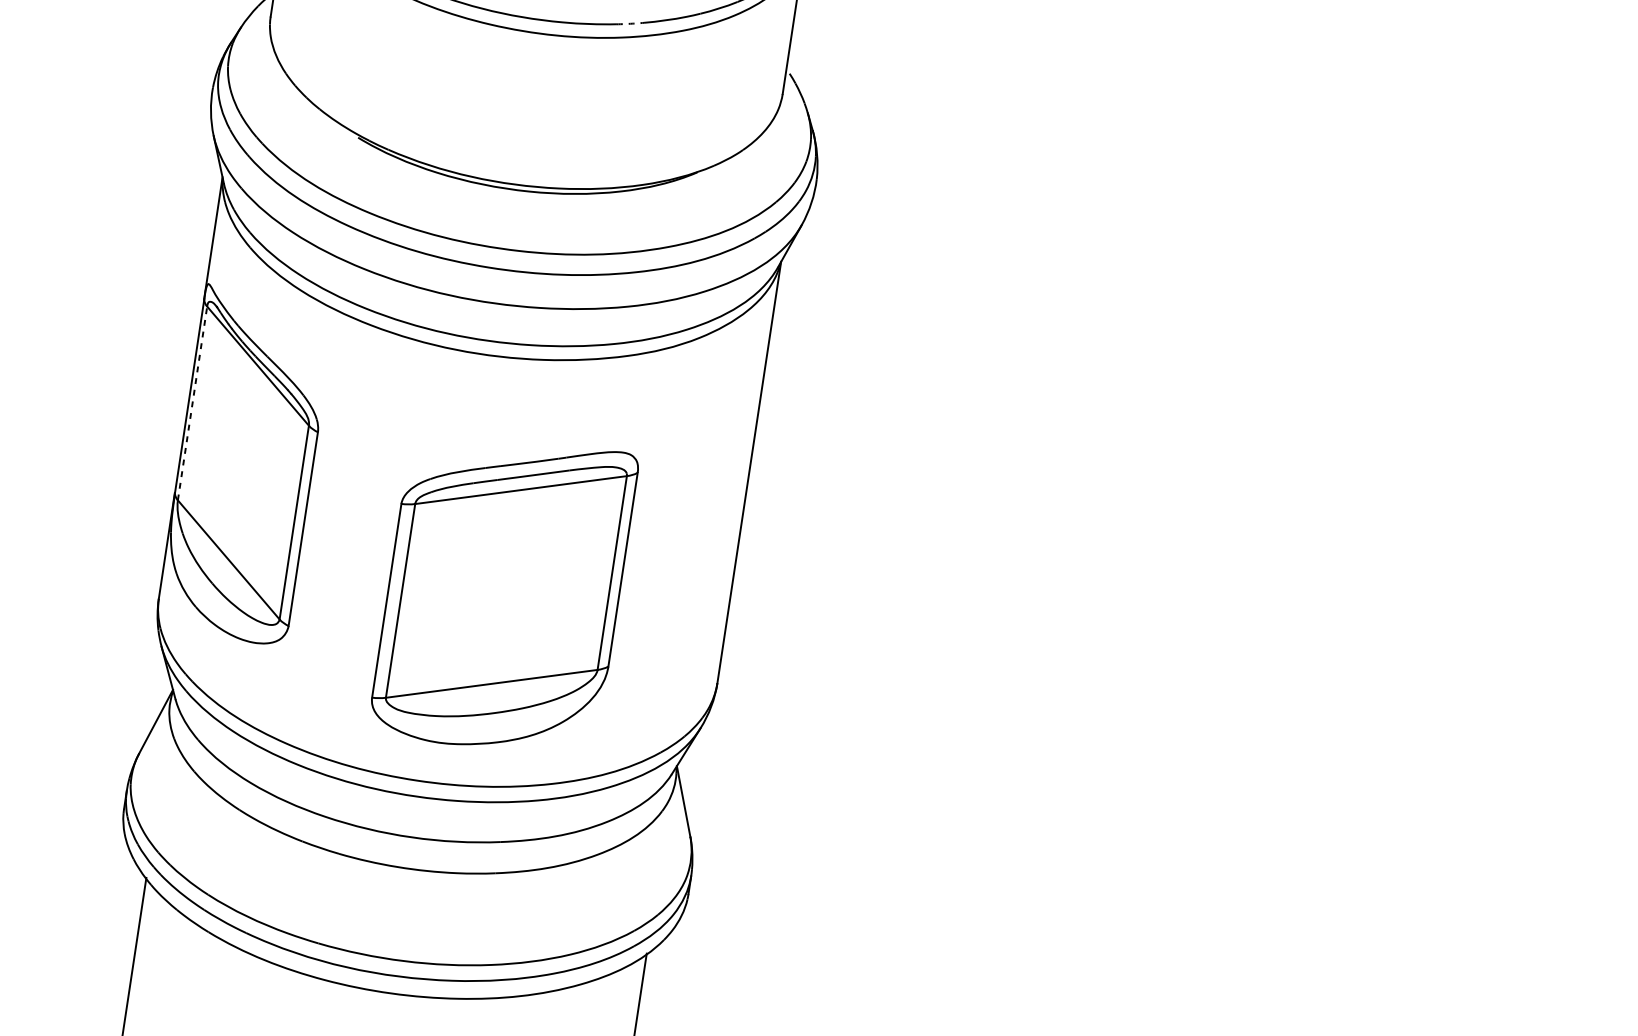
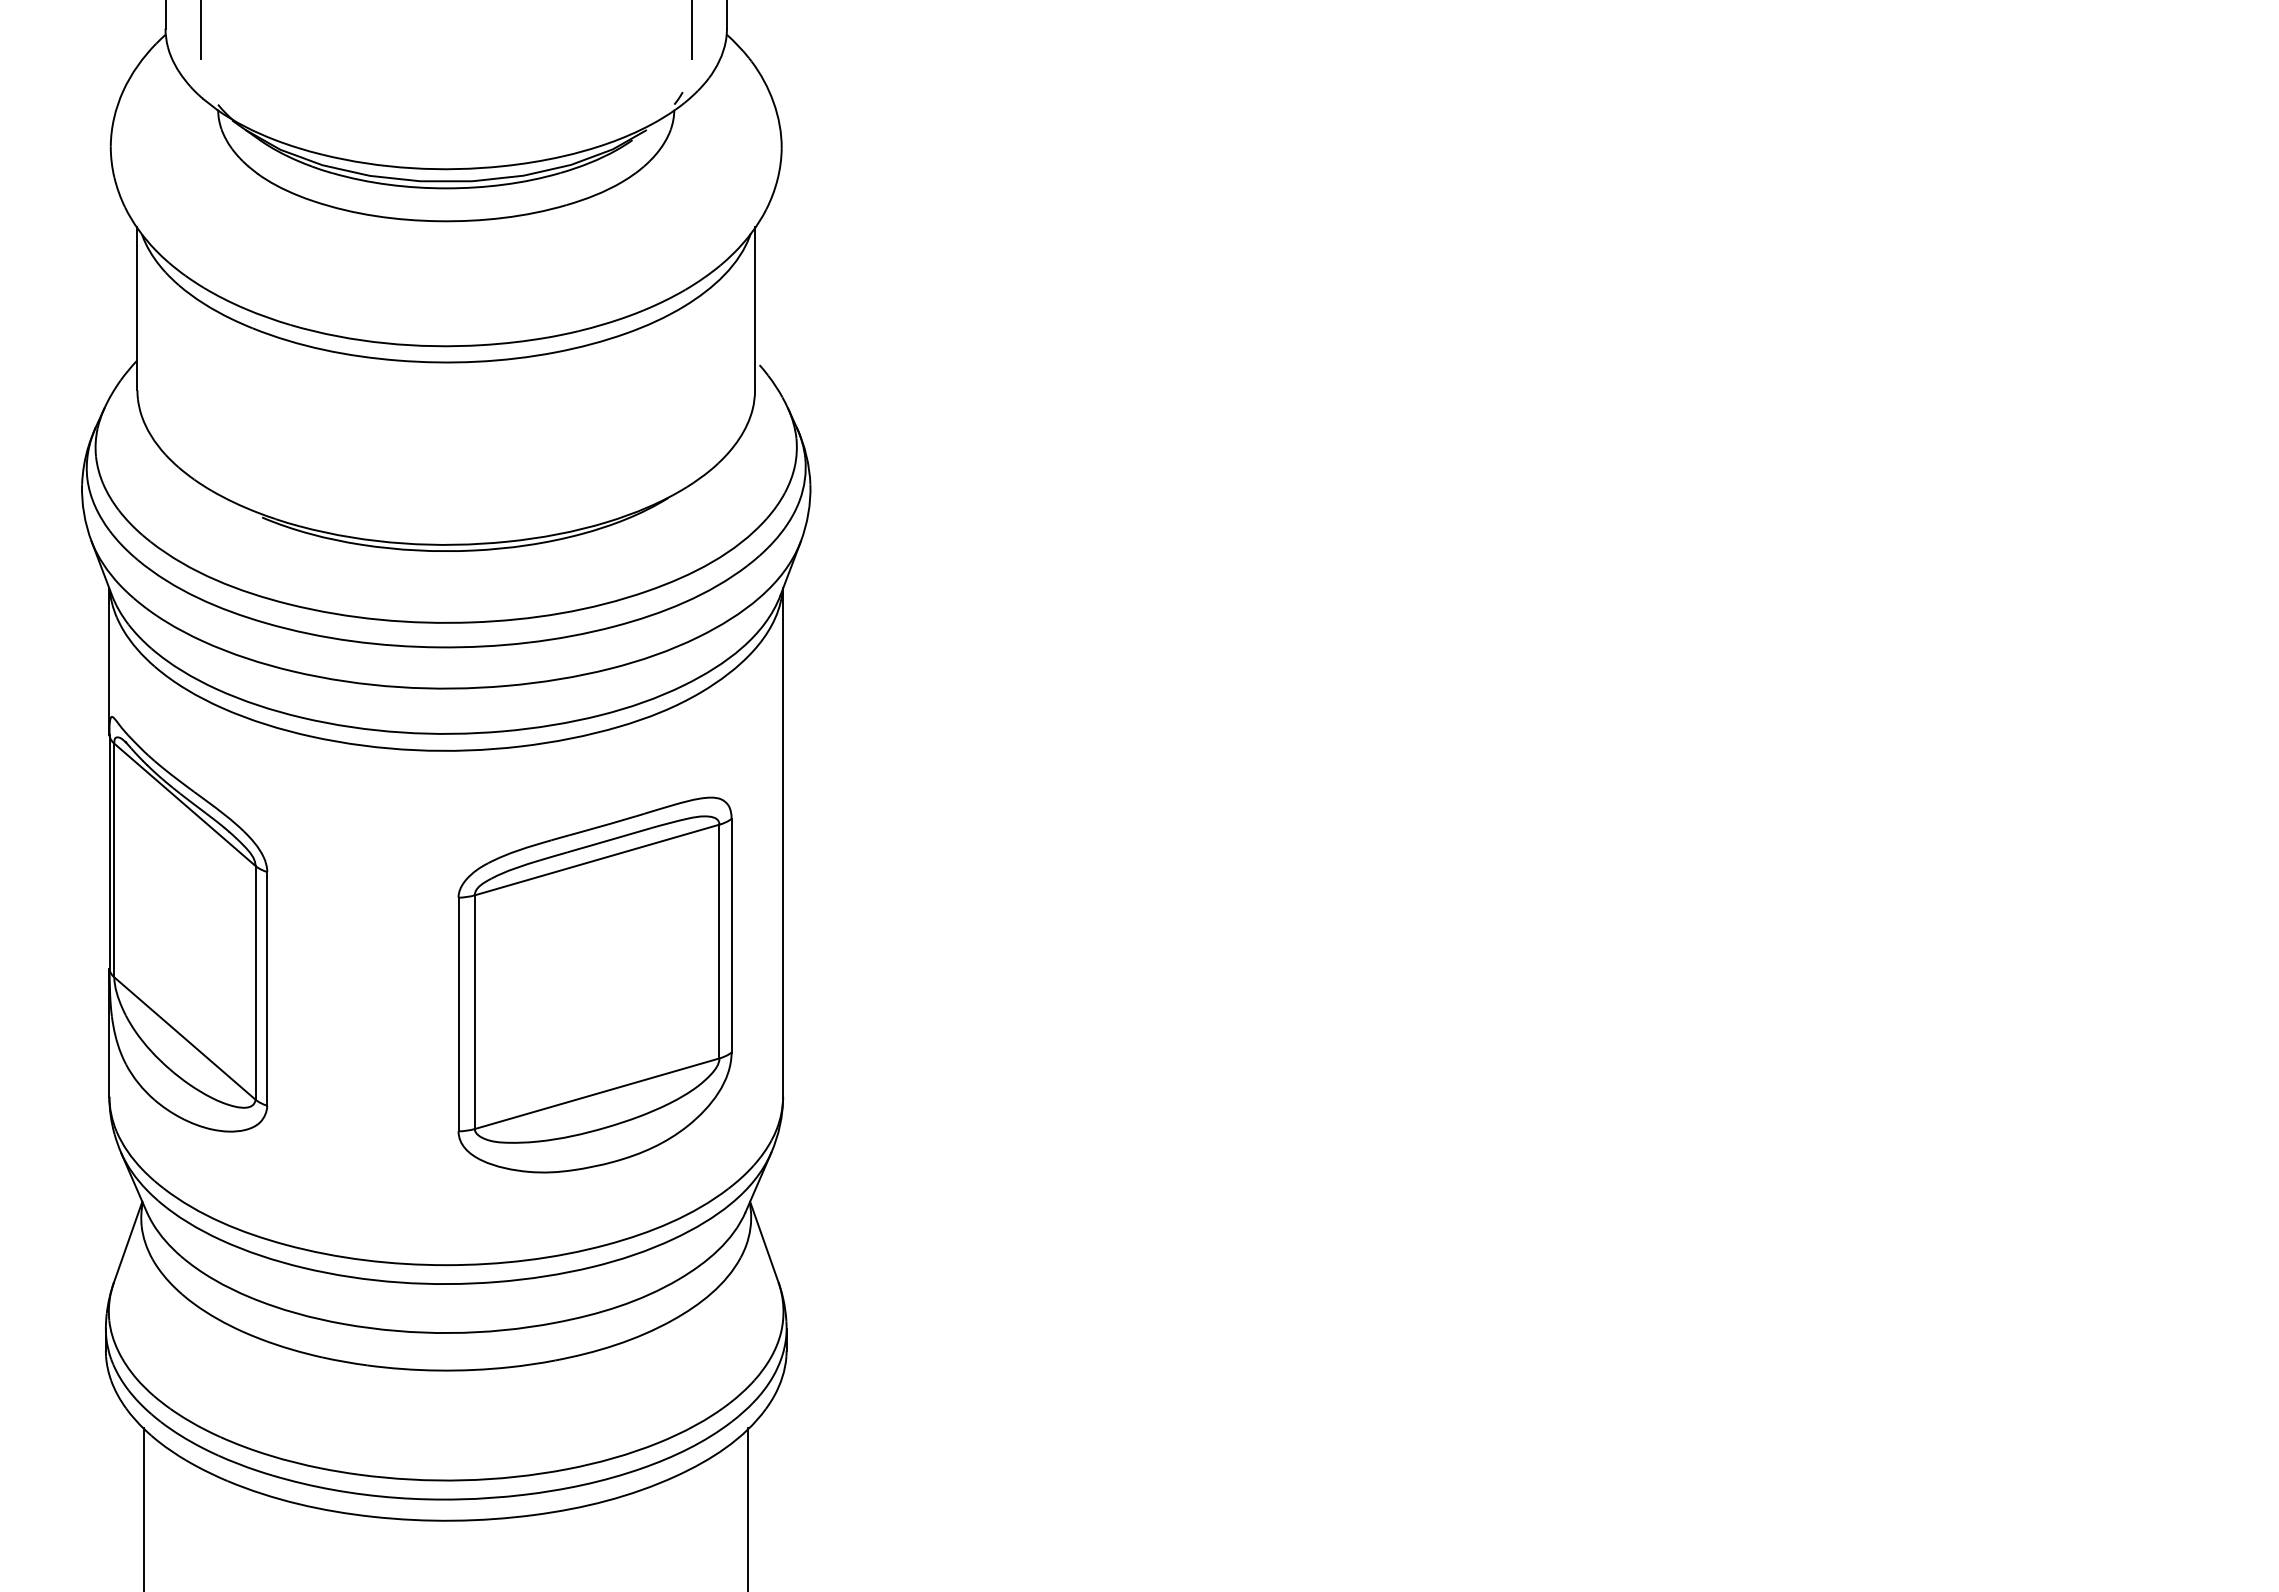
arc: (630, 23) -> (562, 334), dashed -> solid
line: (192, 403) -> (114, 860), dashed -> solid
part: (503, 592) -> (594, 984), moved

